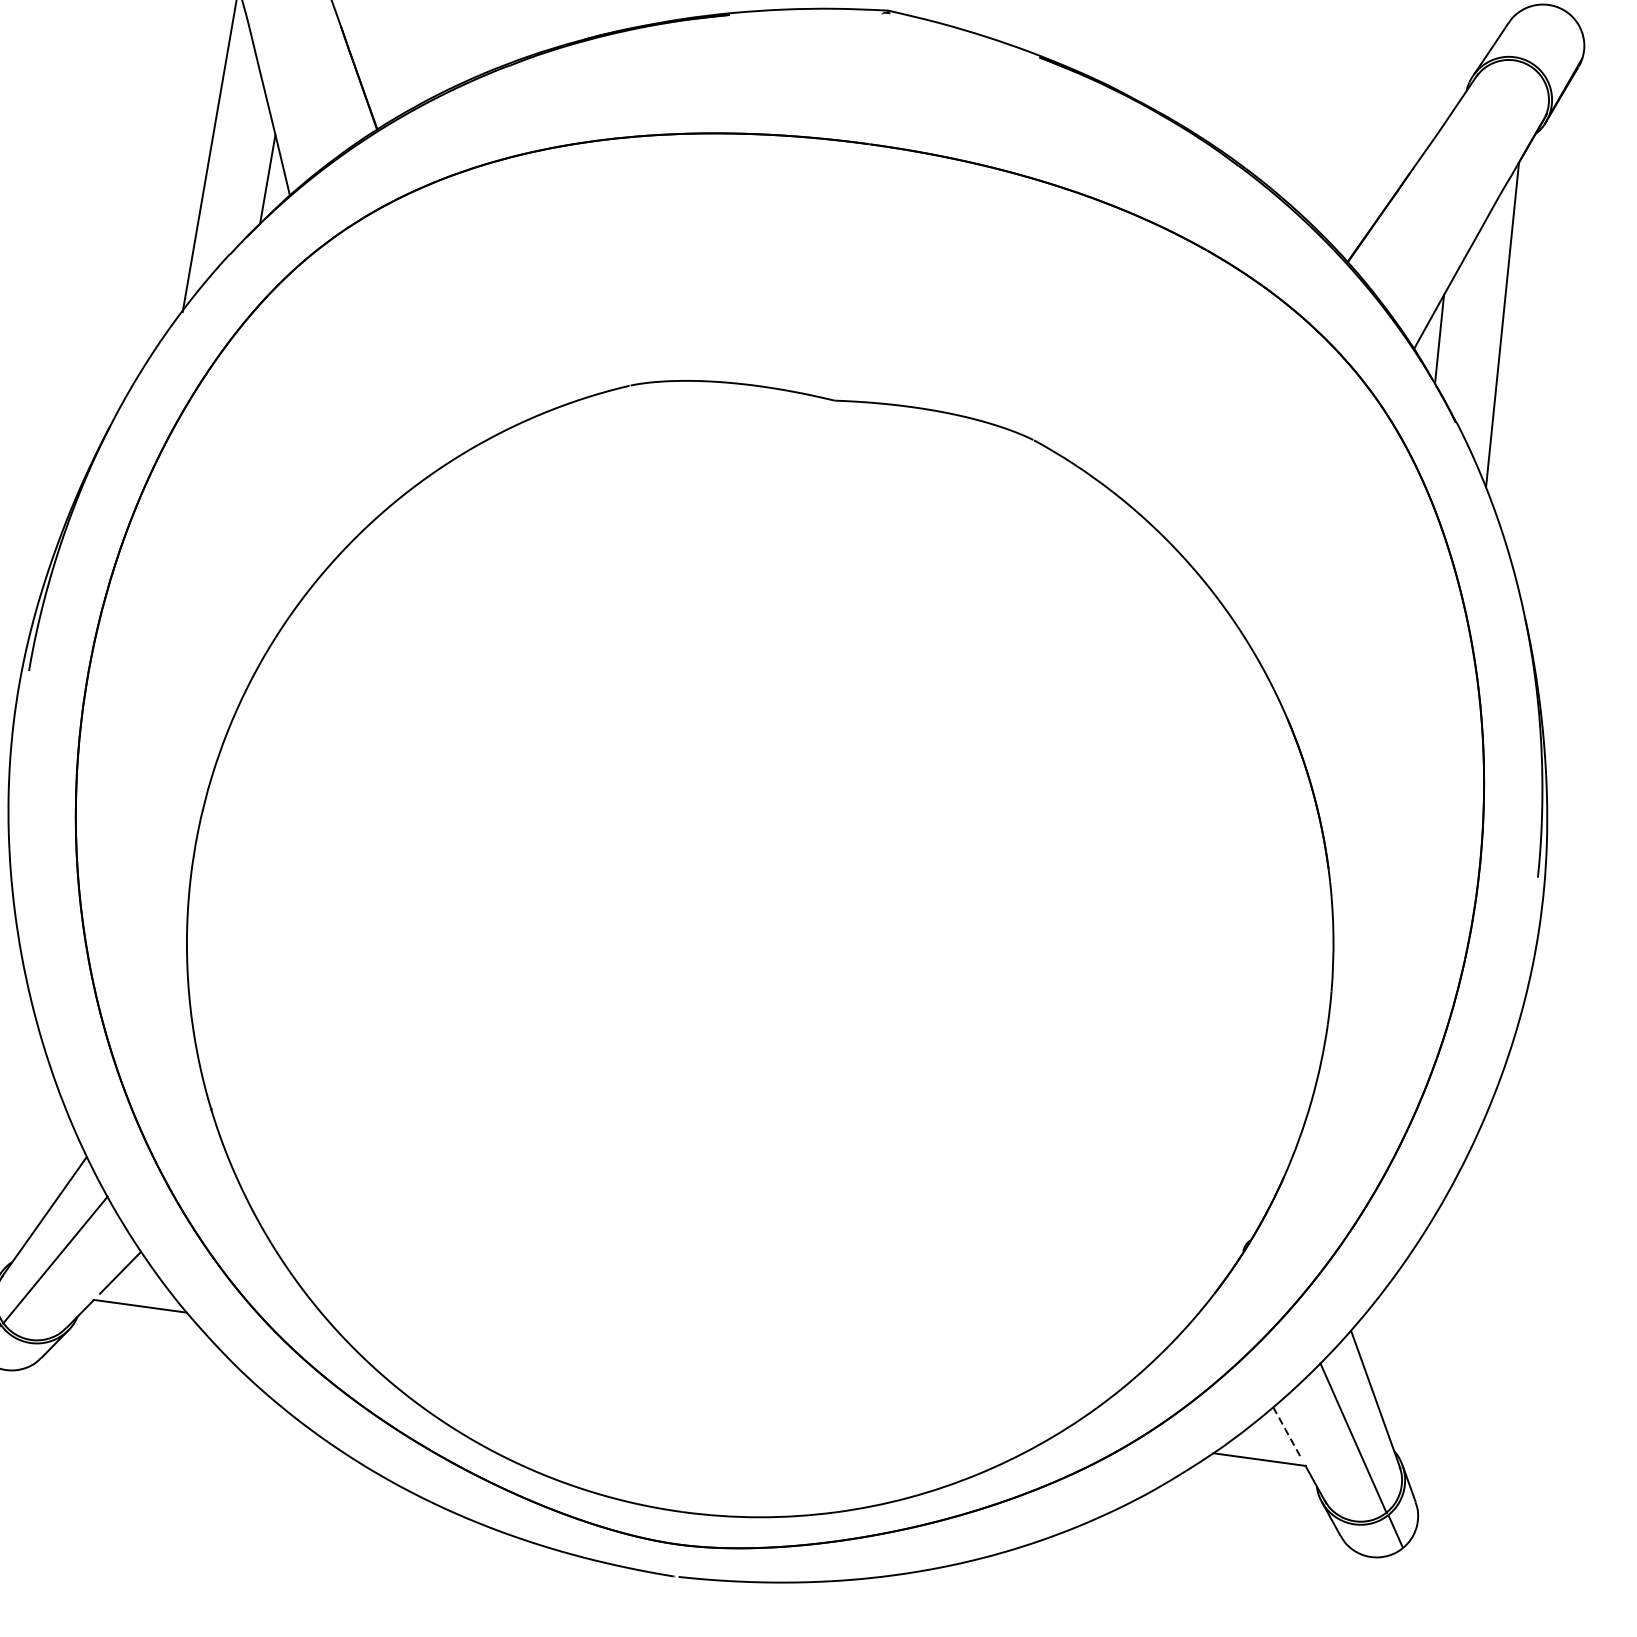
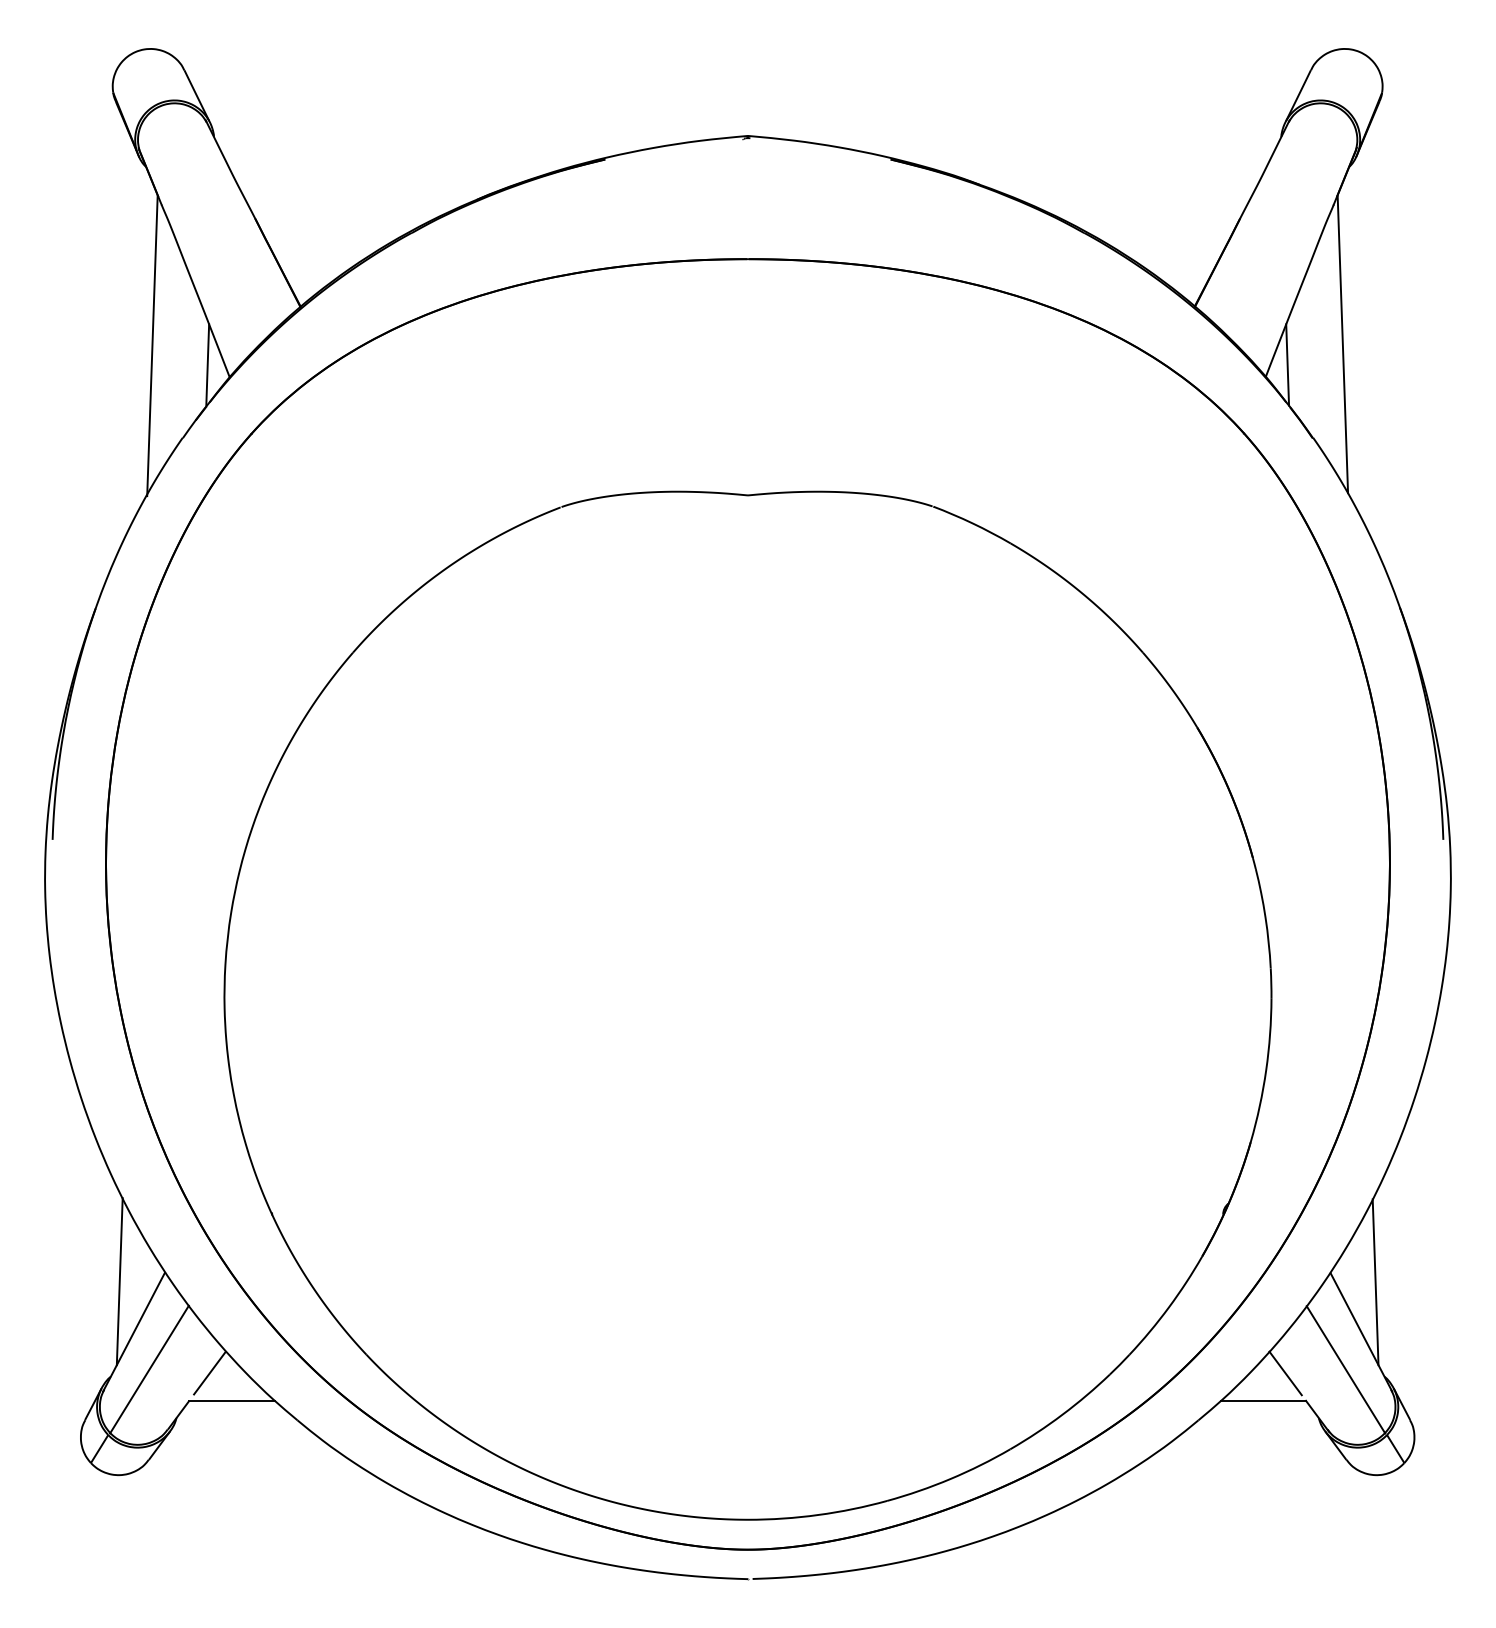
line: (35, 1160) -> (119, 1281), added
line: (1398, 1347) -> (1375, 1282), added
line: (1287, 1433) -> (1285, 1373), dashed -> solid

